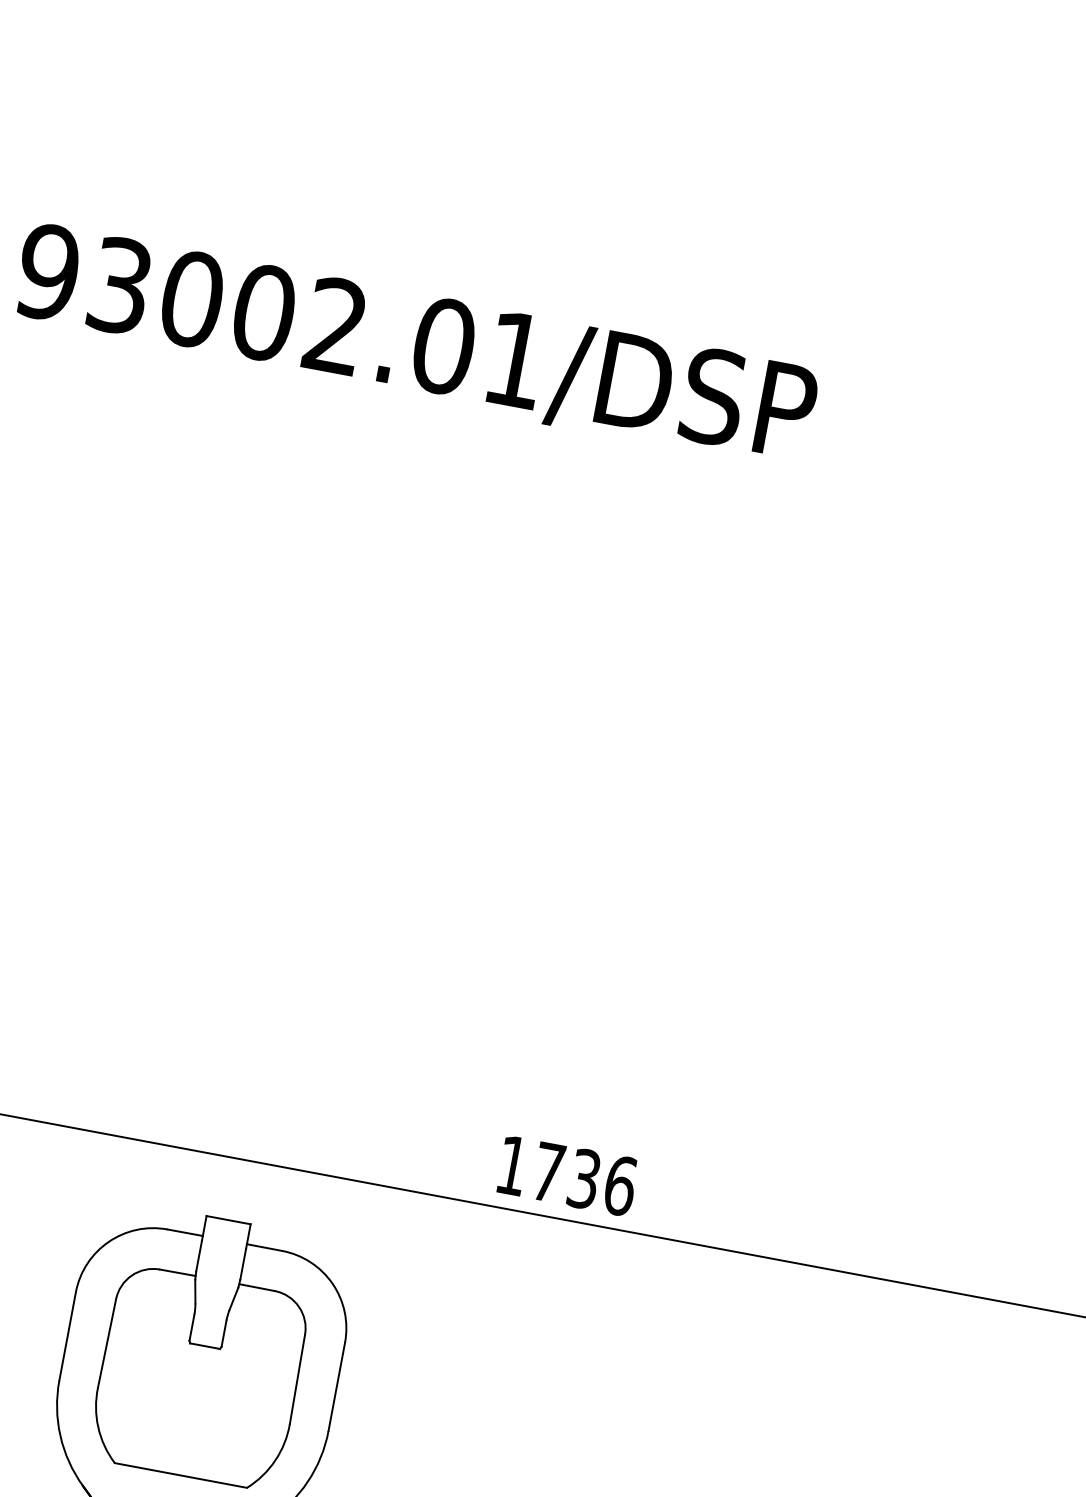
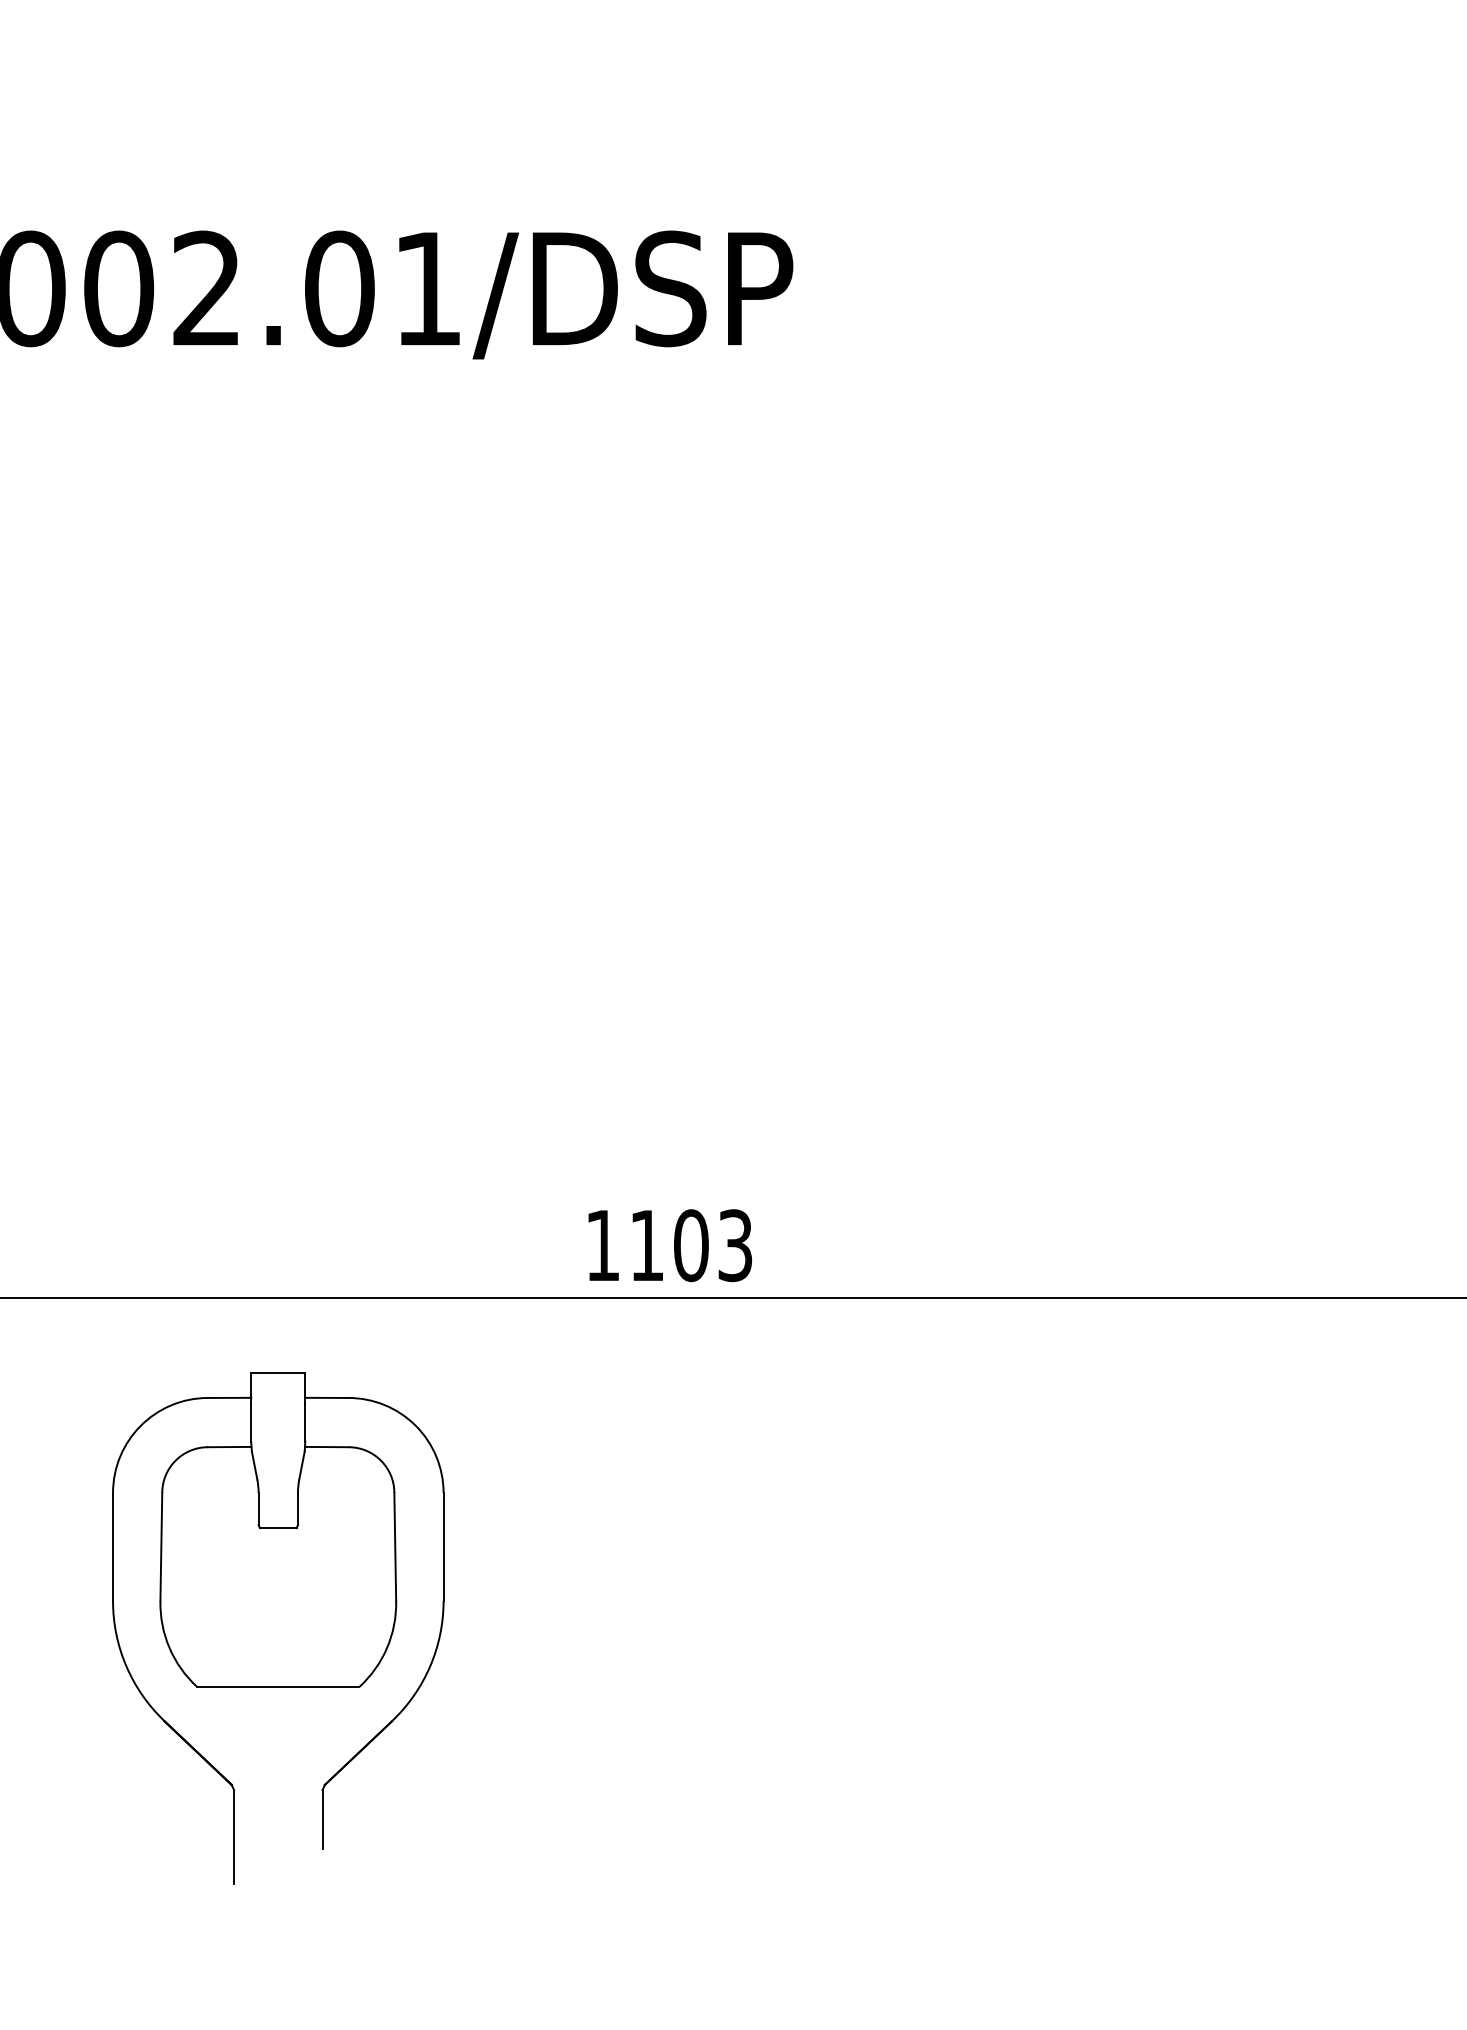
text: (584, 1179) -> (691, 1245), 1736 -> 1103

